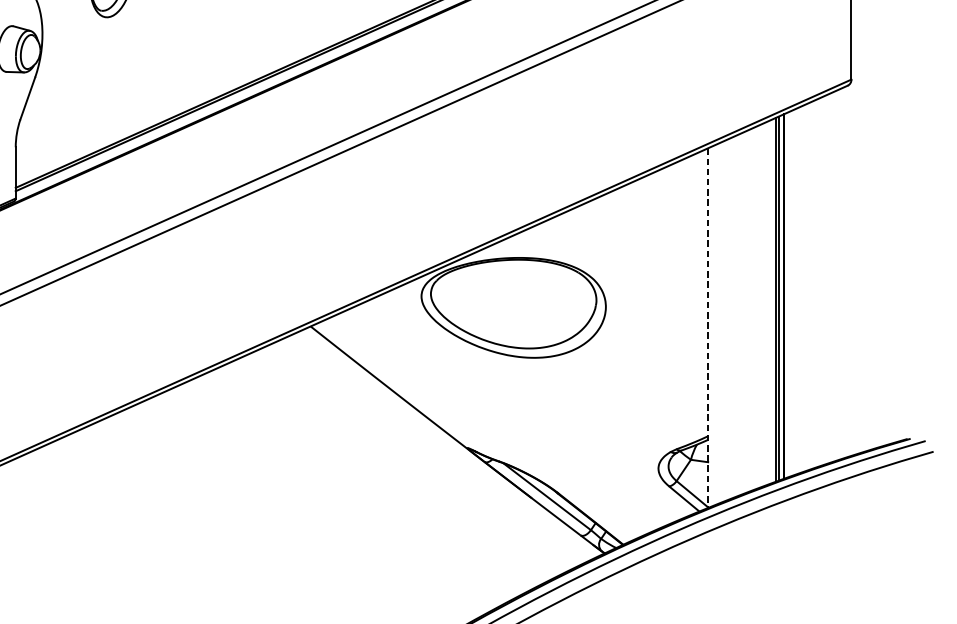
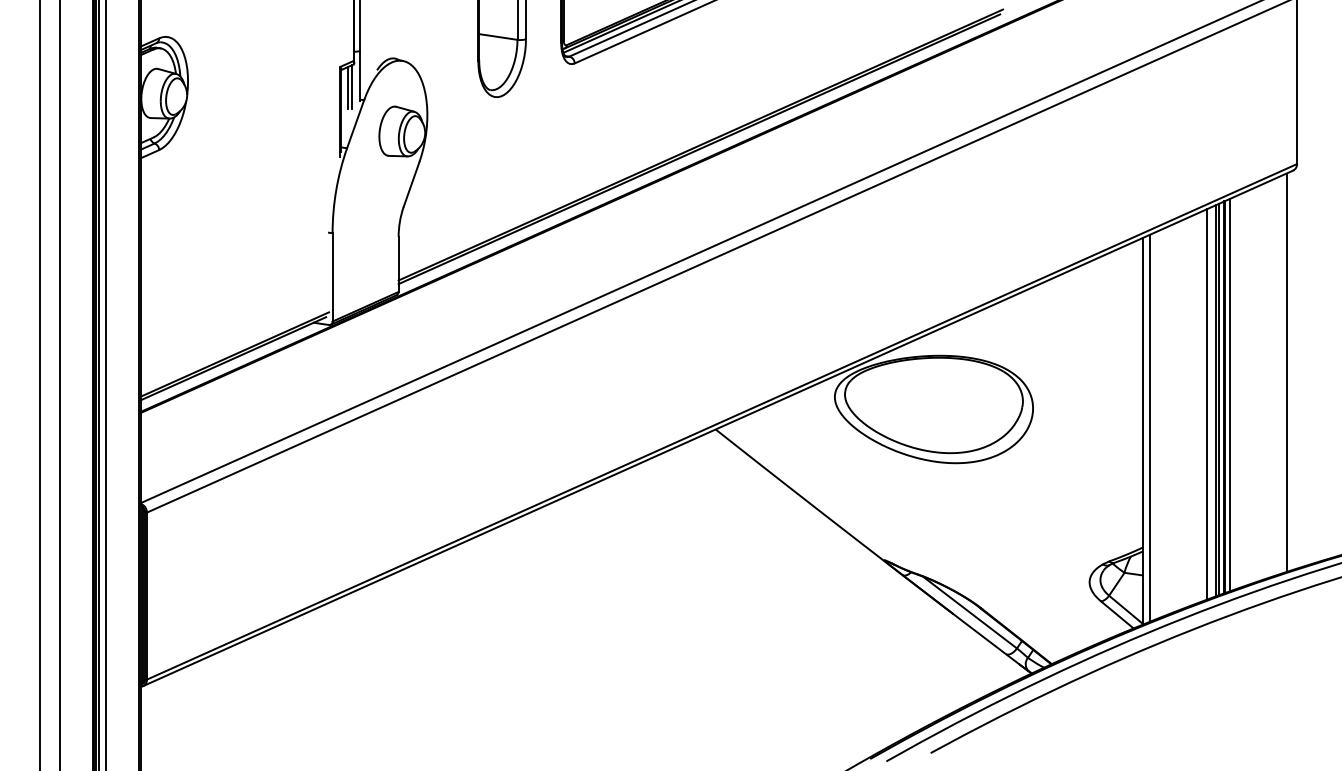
line: (841, 273) -> (1286, 372), added
line: (788, 293) -> (1229, 394), added
line: (767, 303) -> (1206, 404), added
line: (715, 324) -> (1150, 427), added
line: (708, 328) -> (1143, 431), dashed -> solid

